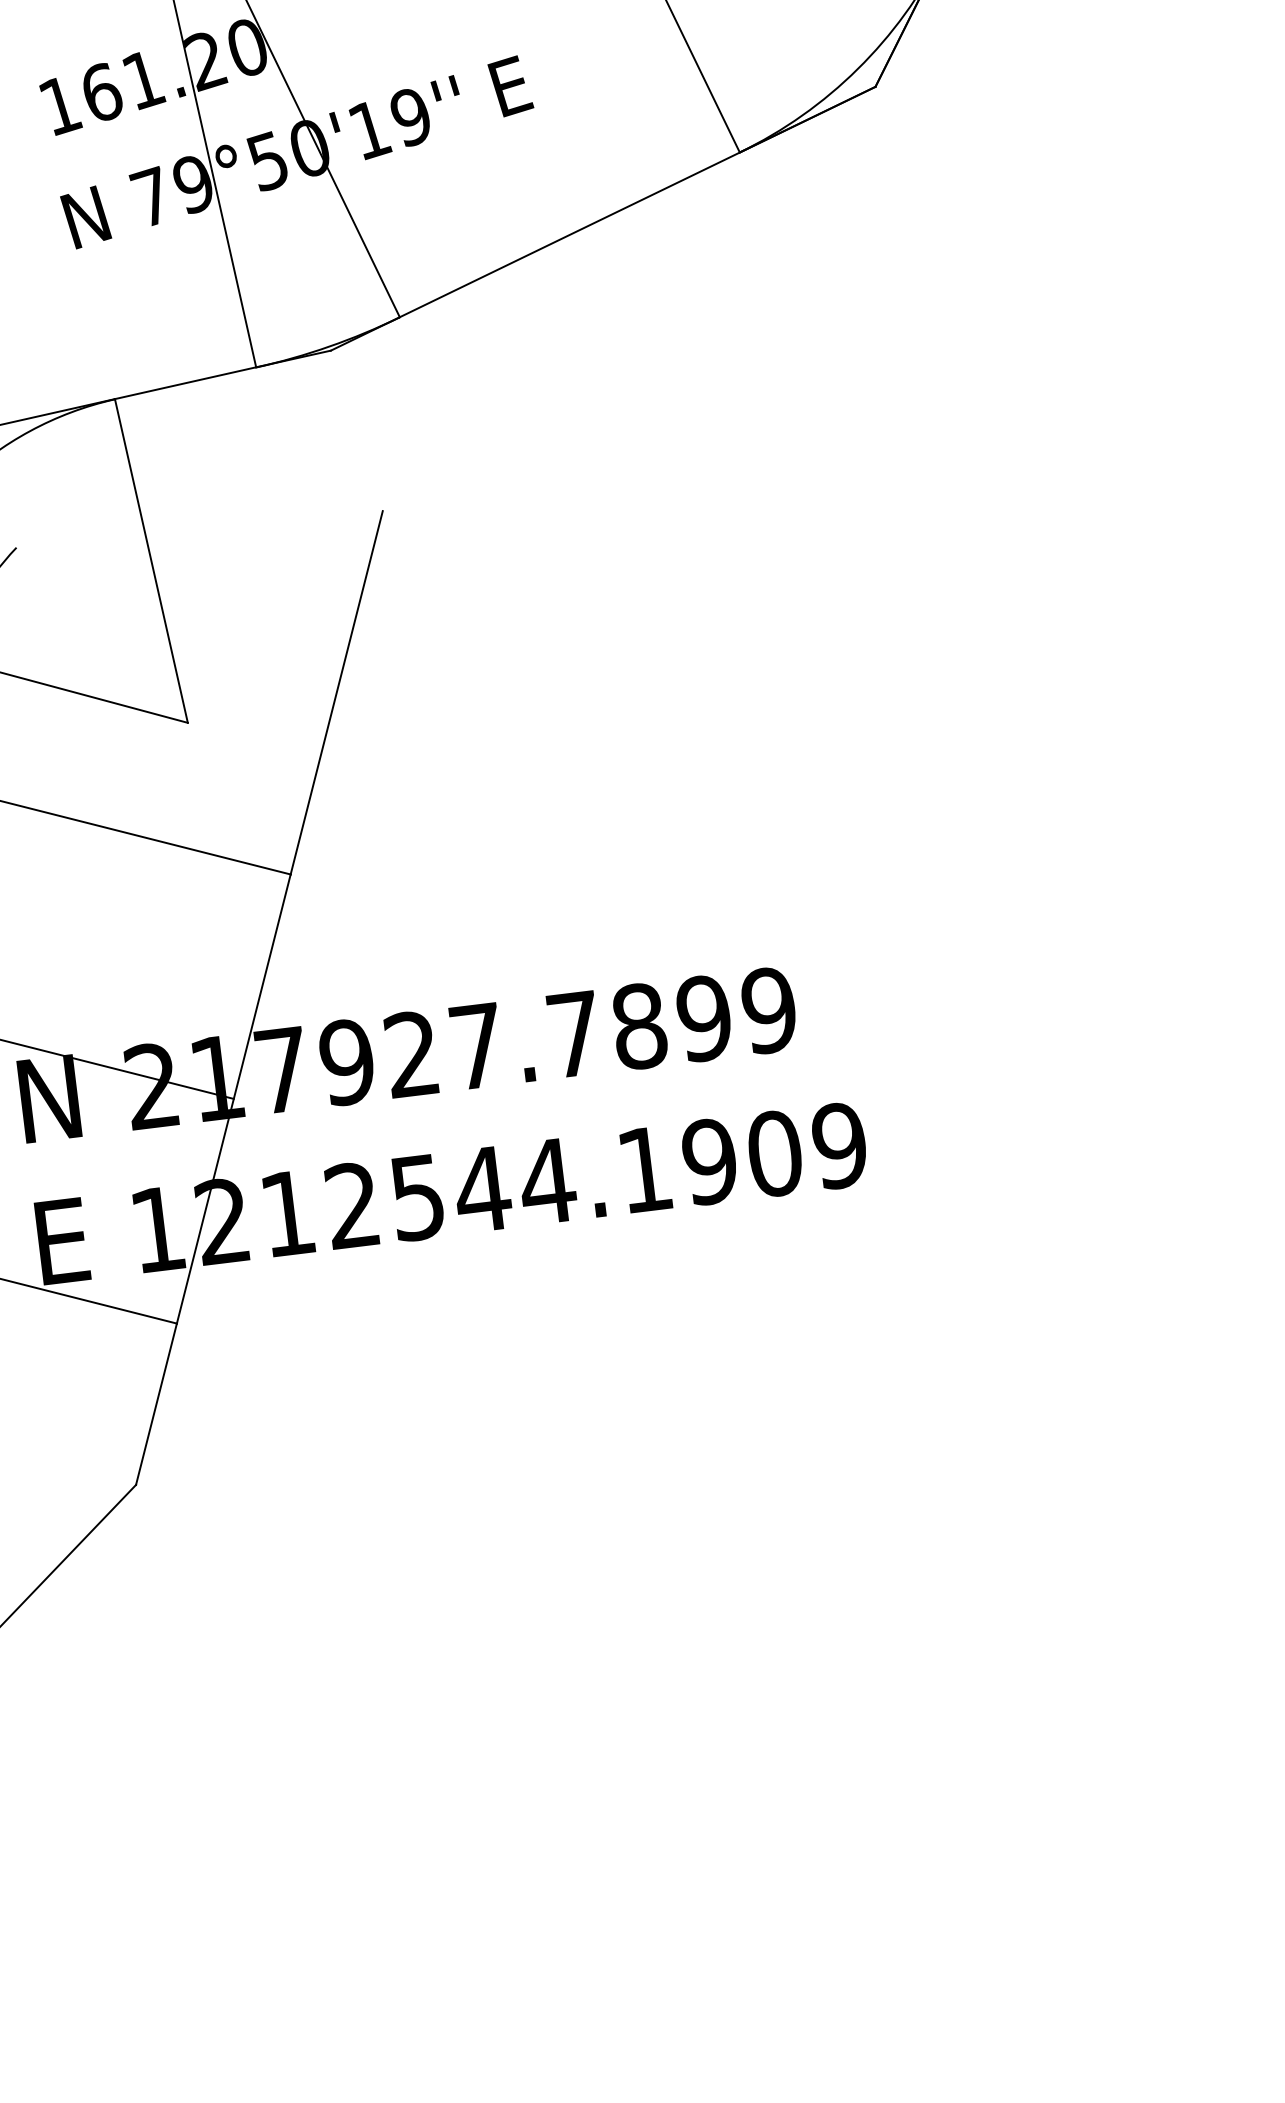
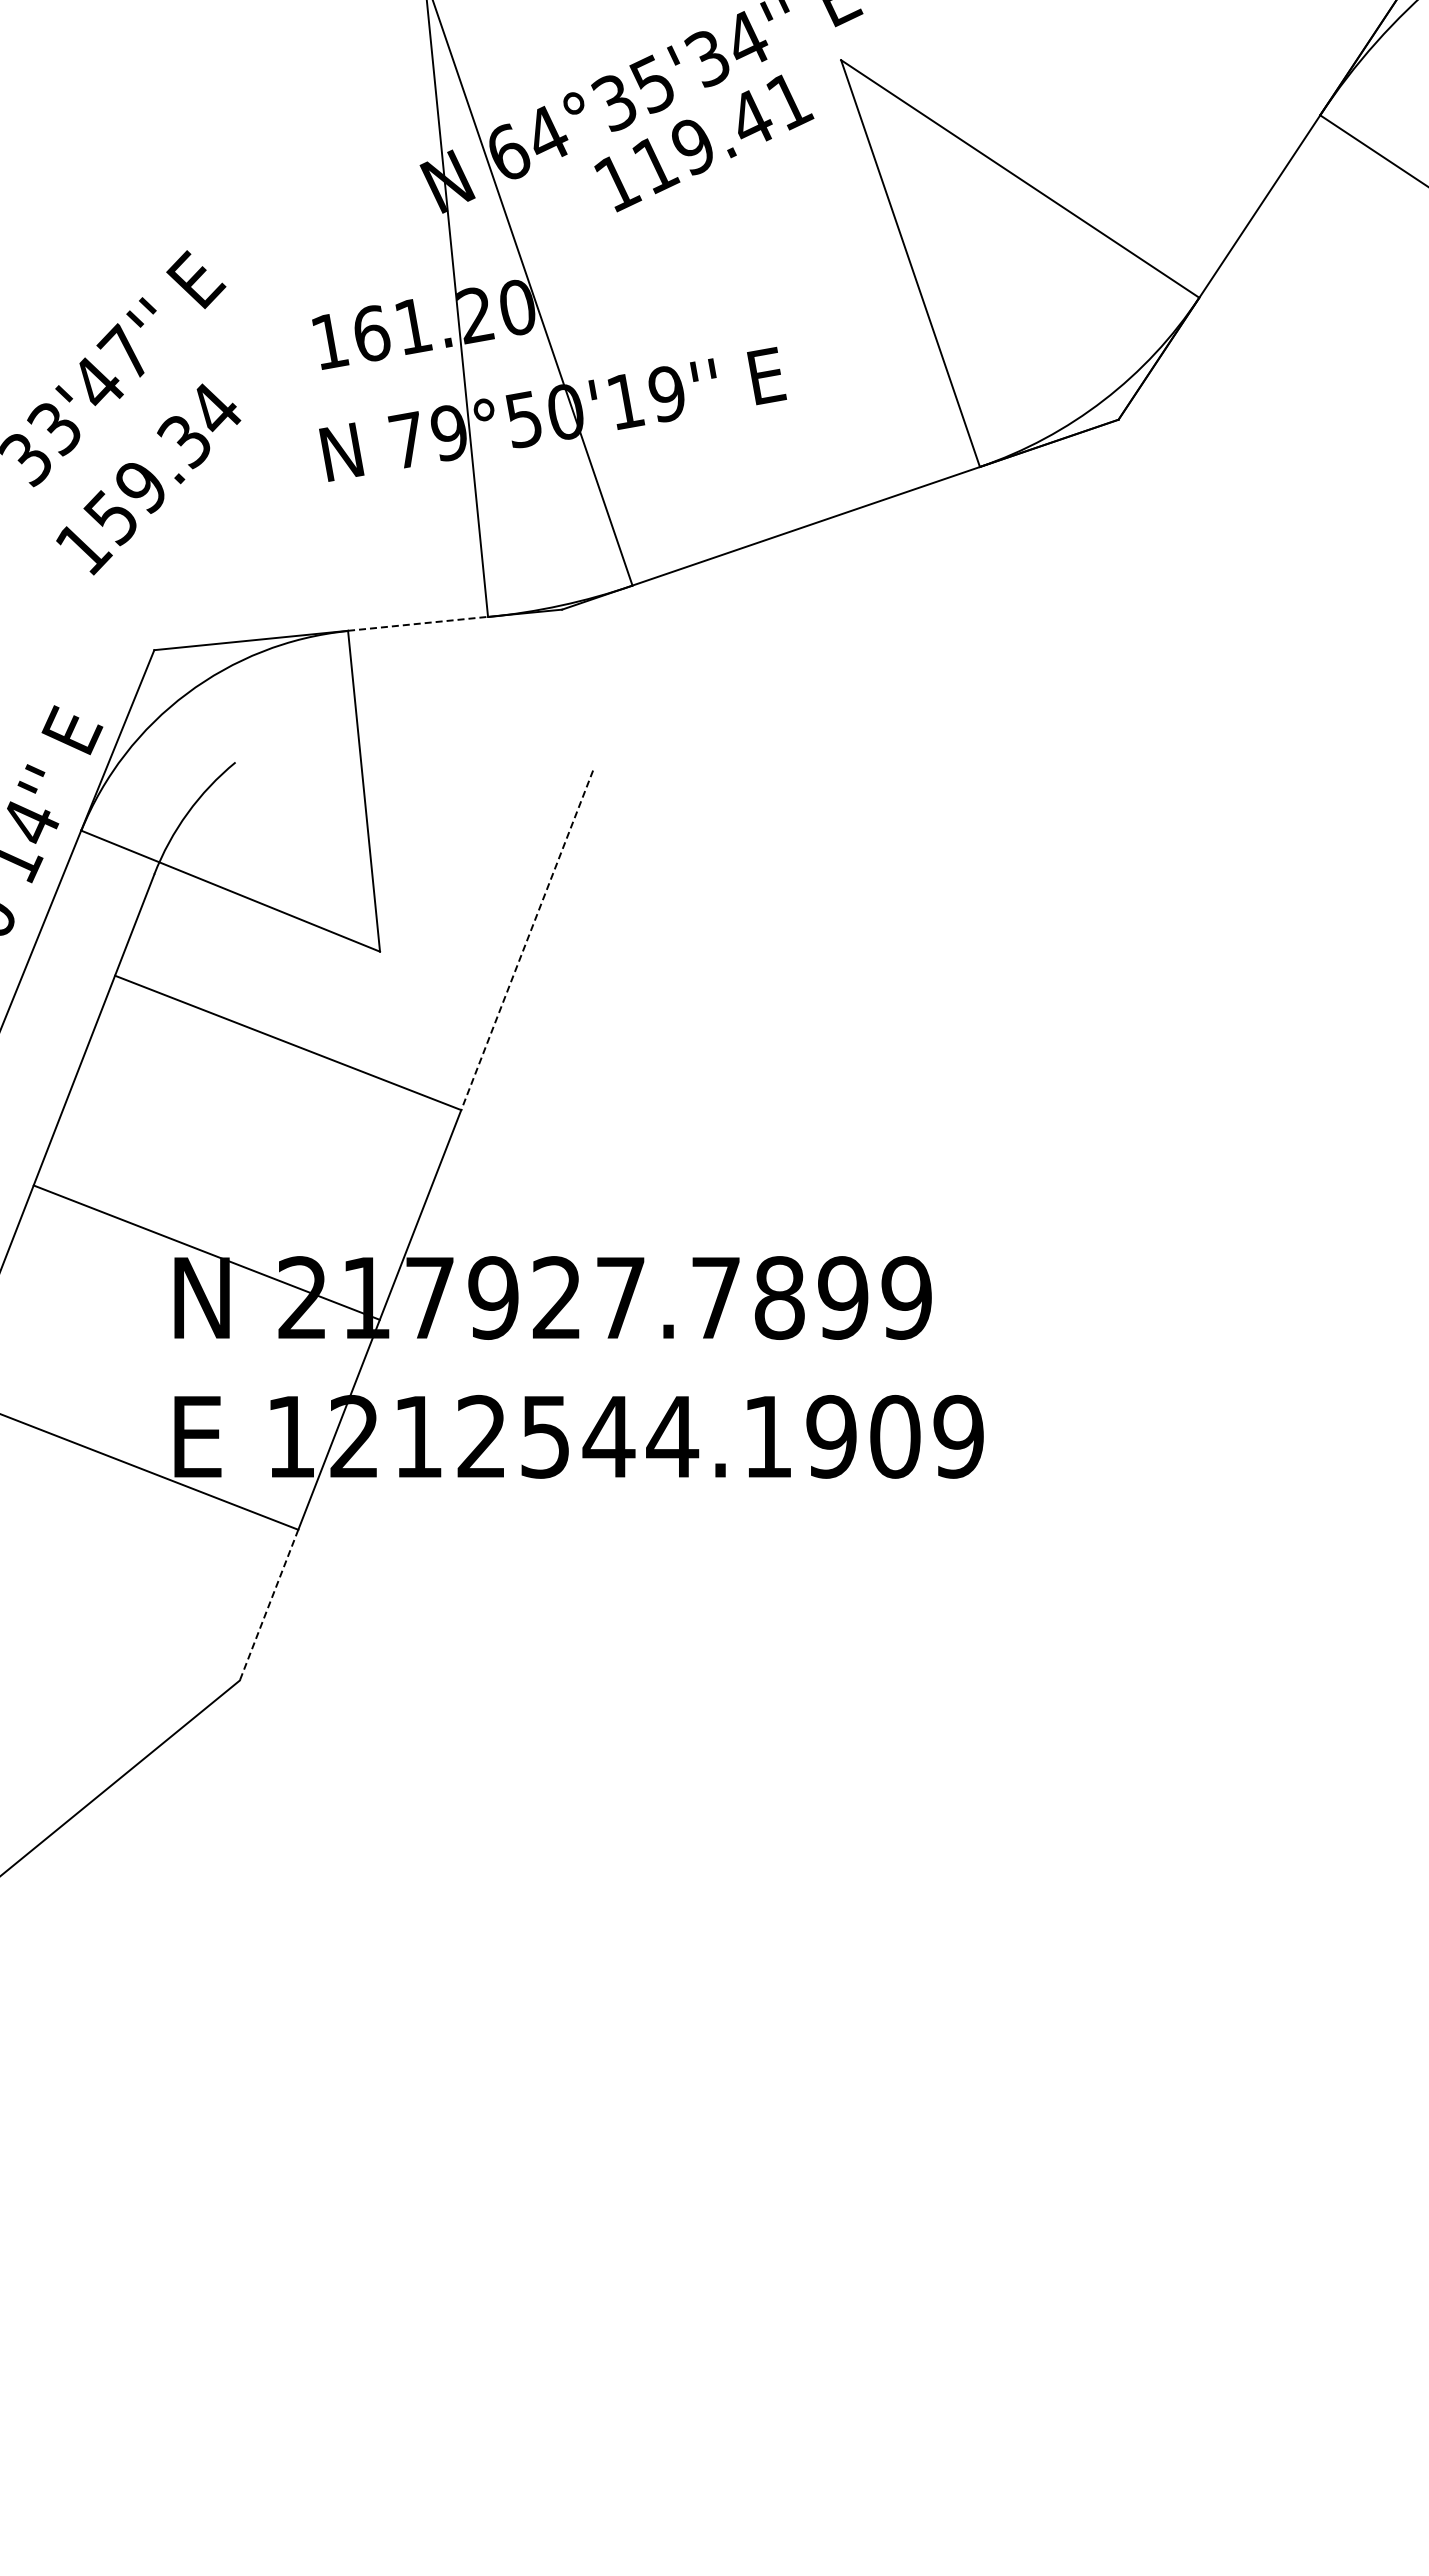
line: (185, 382) -> (418, 623), solid -> dashed
line: (337, 692) -> (527, 940), solid -> dashed
line: (156, 1404) -> (269, 1605), solid -> dashed

